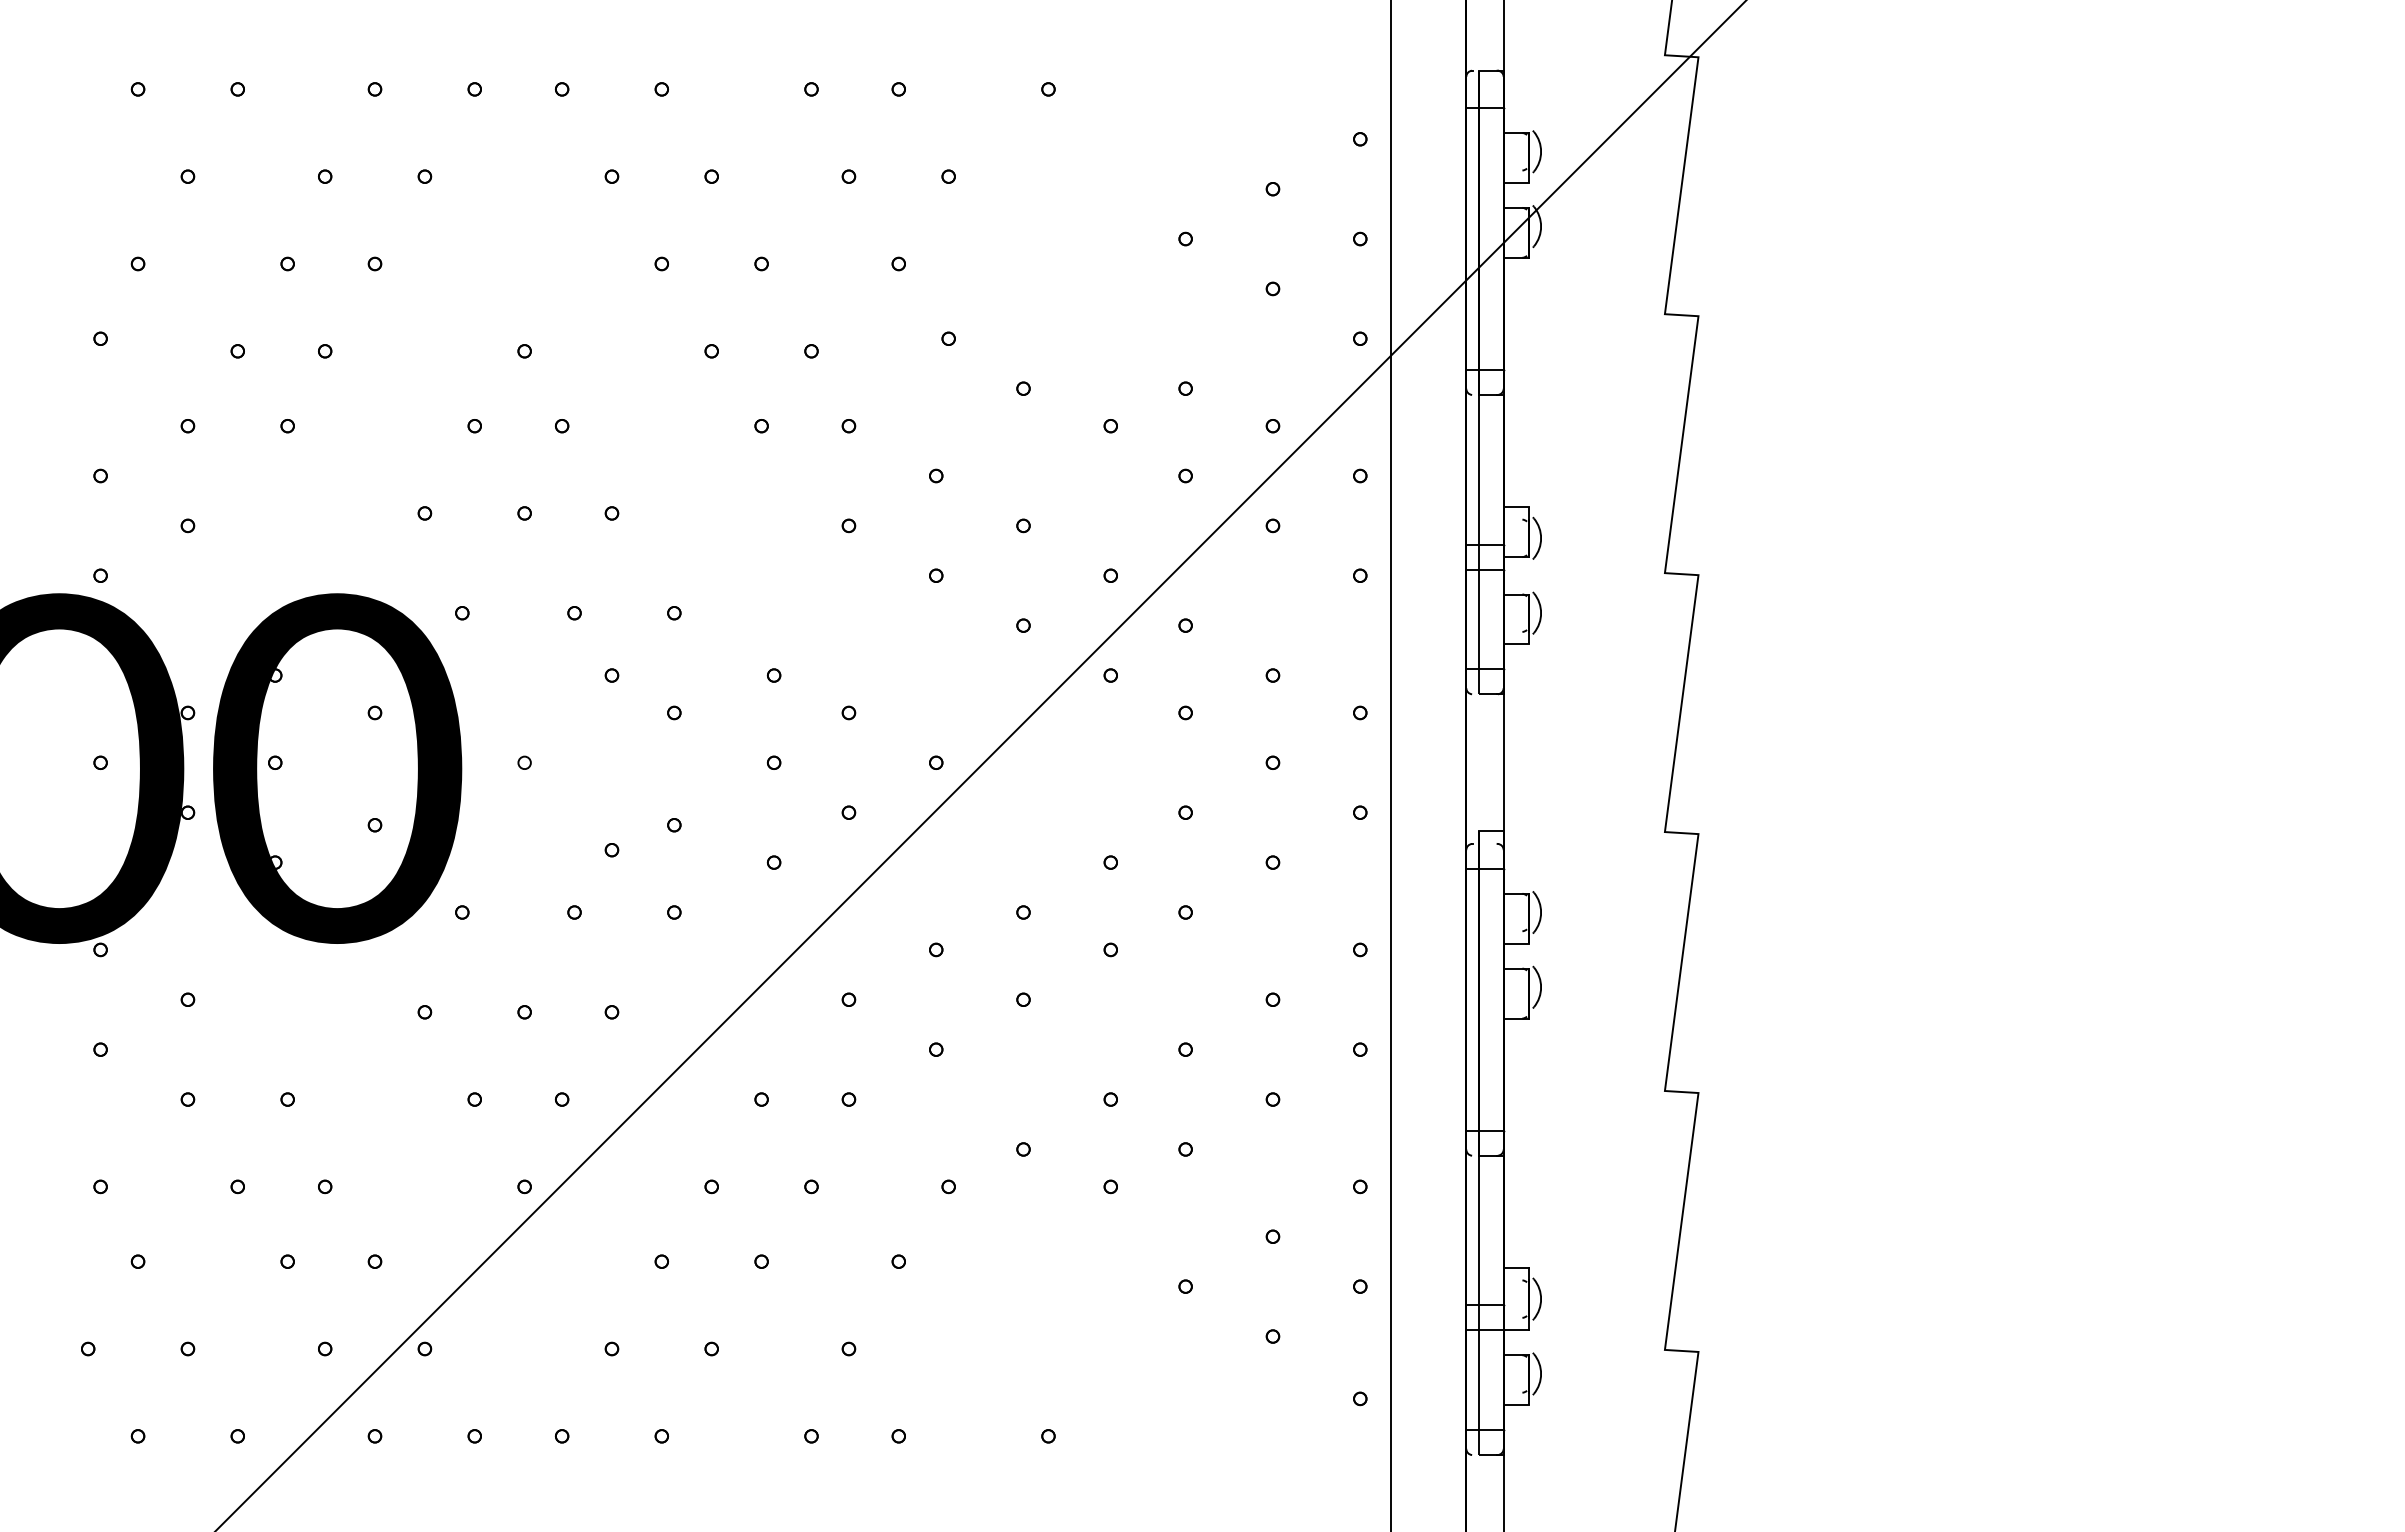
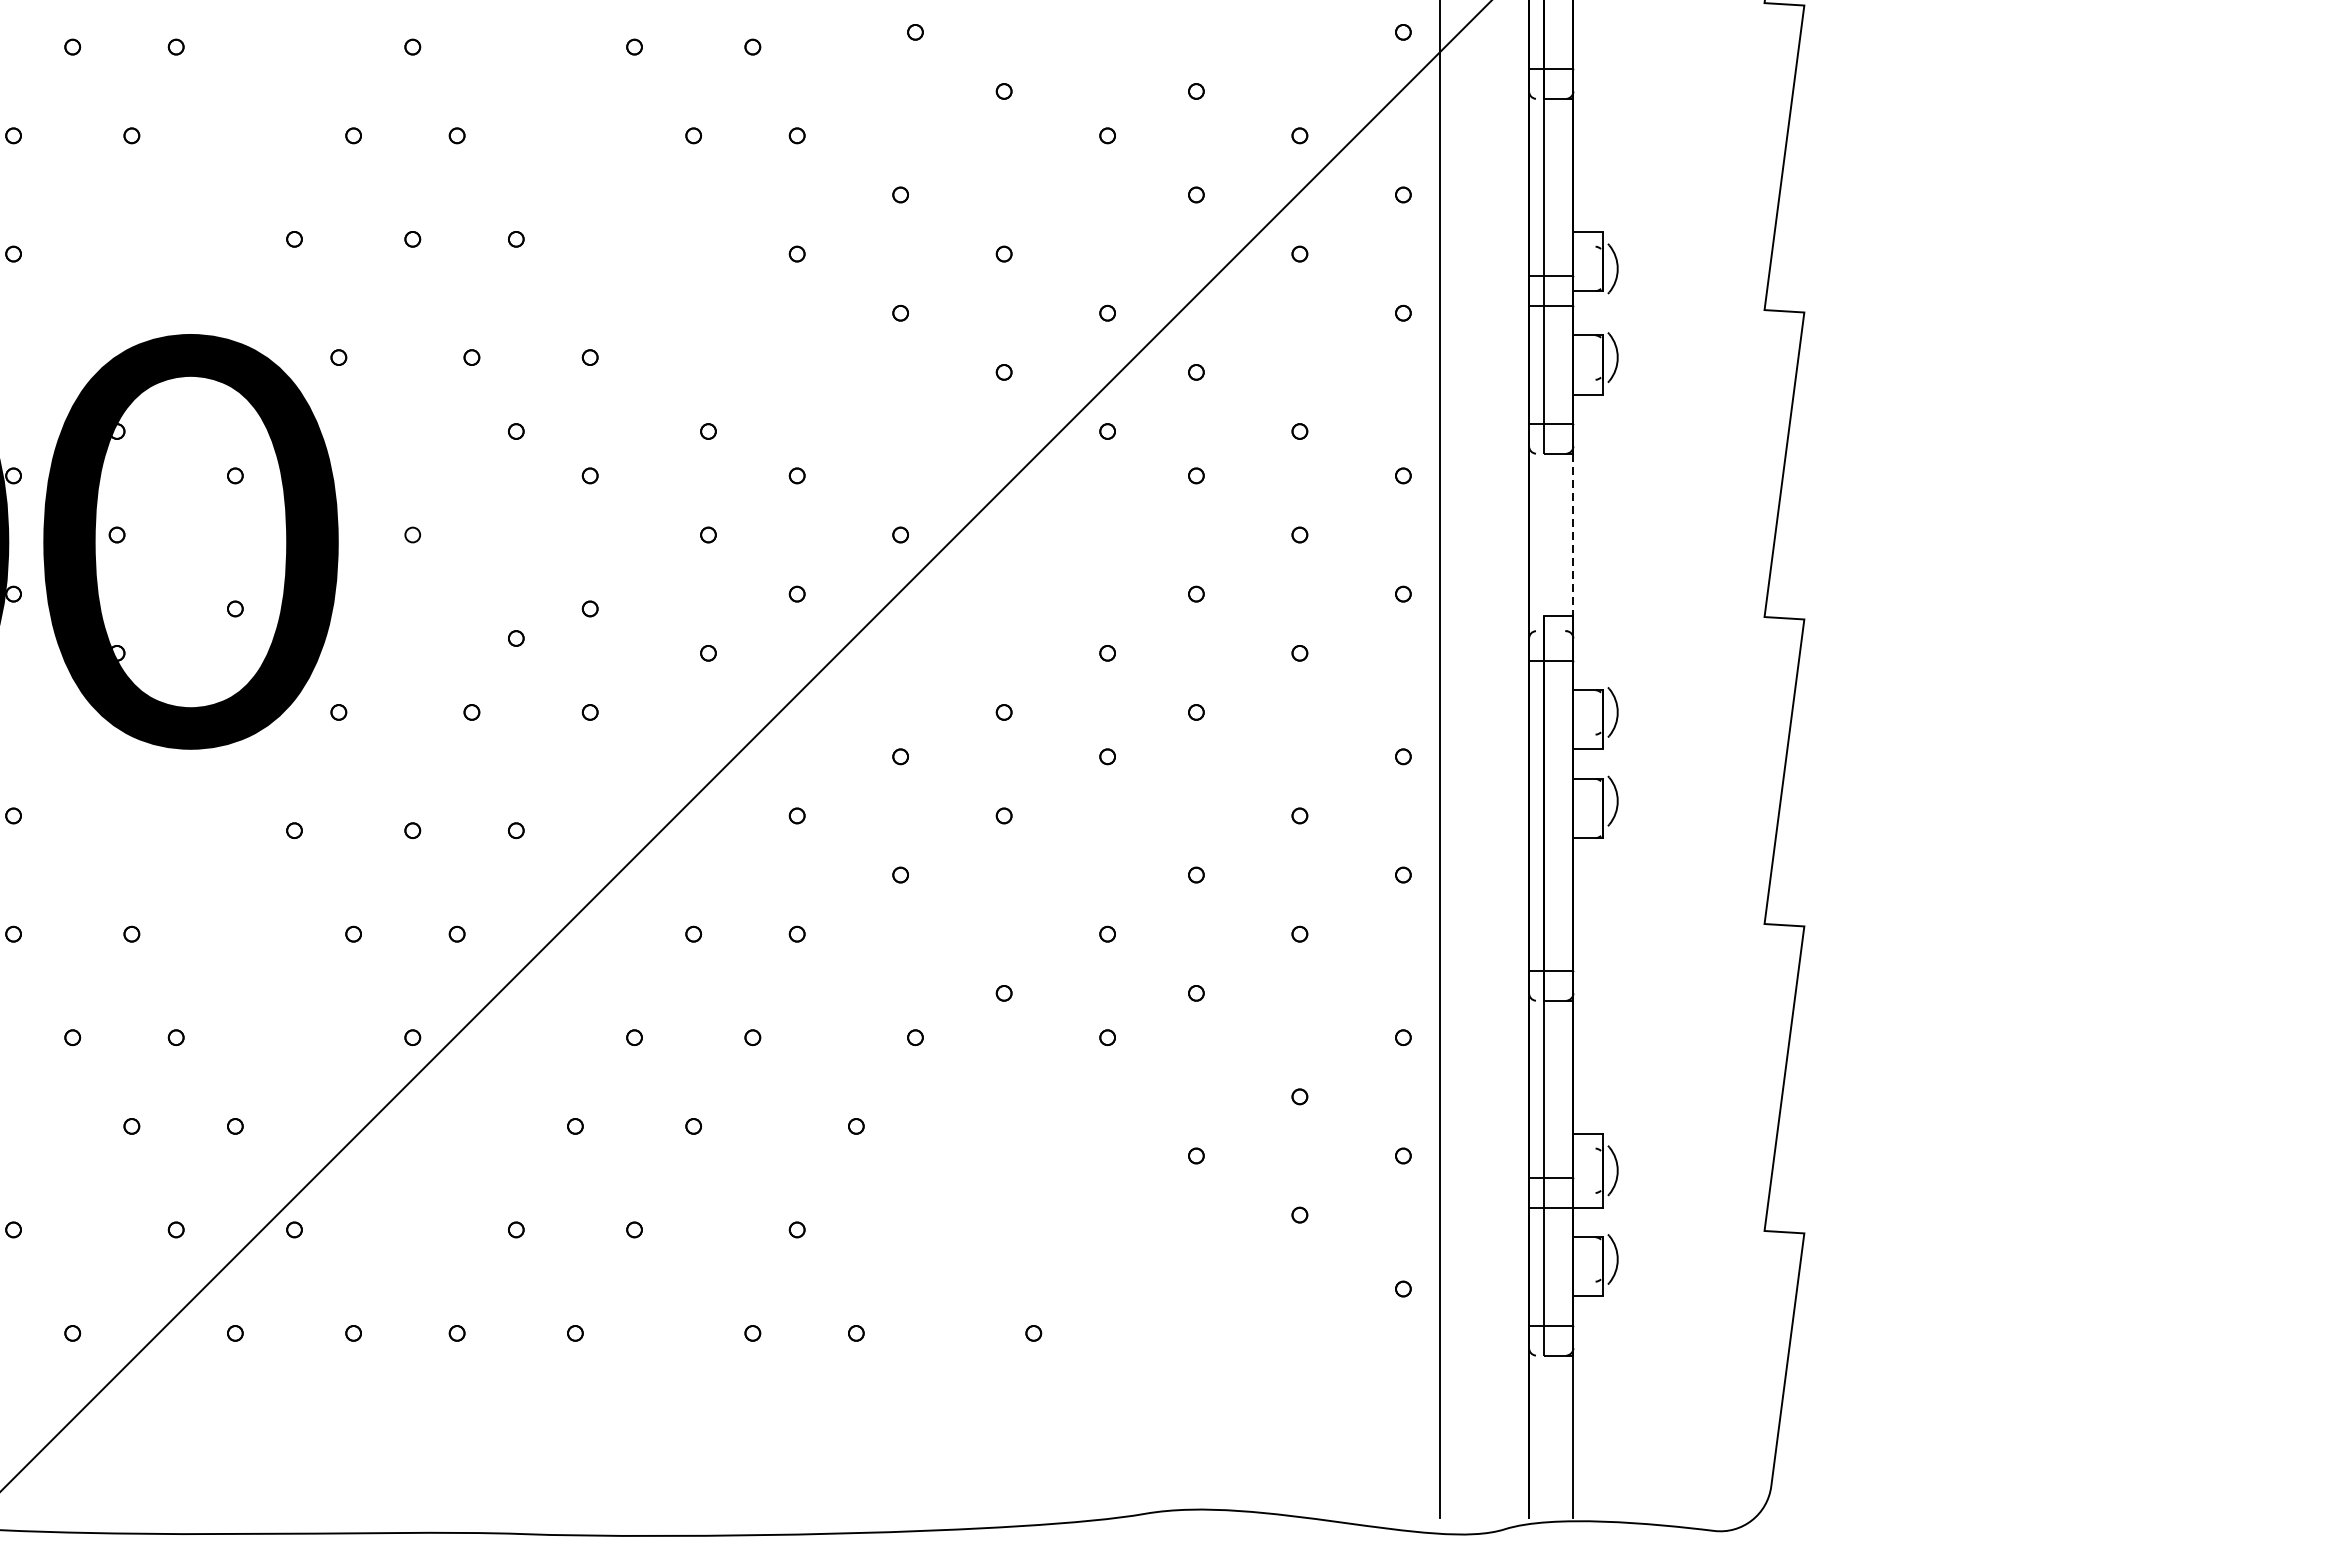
line: (1503, 769) -> (1573, 542), solid -> dashed

